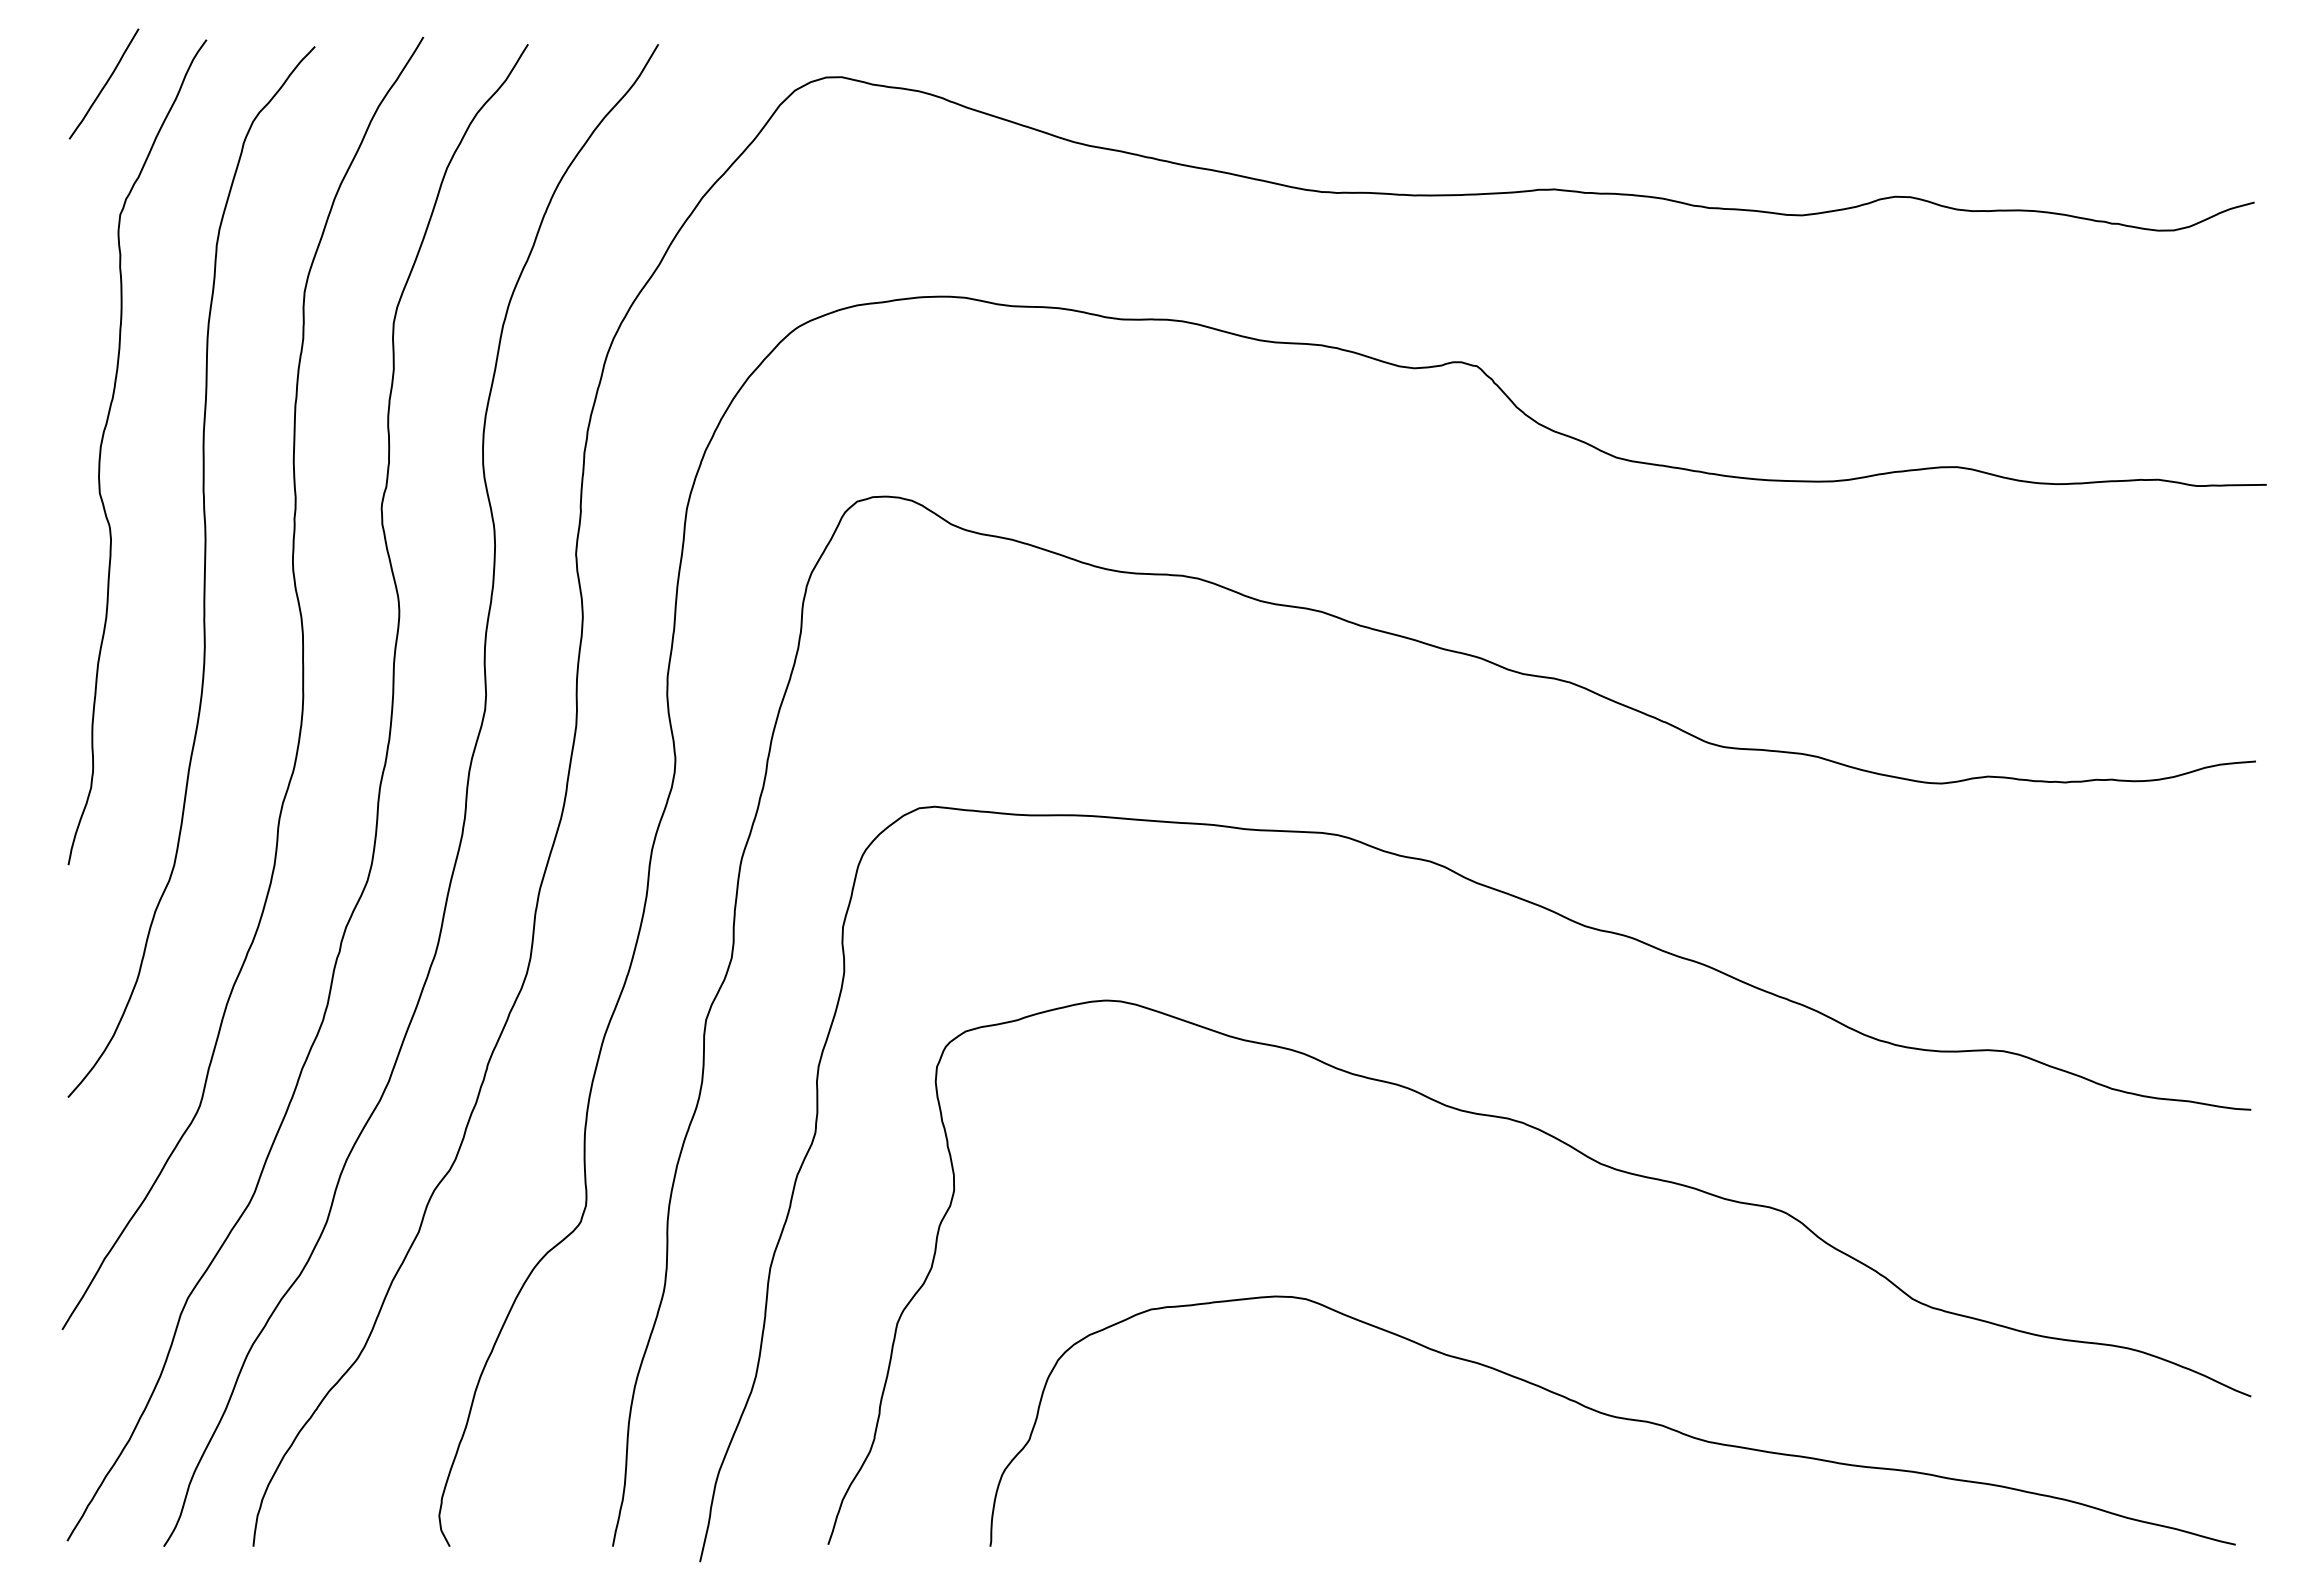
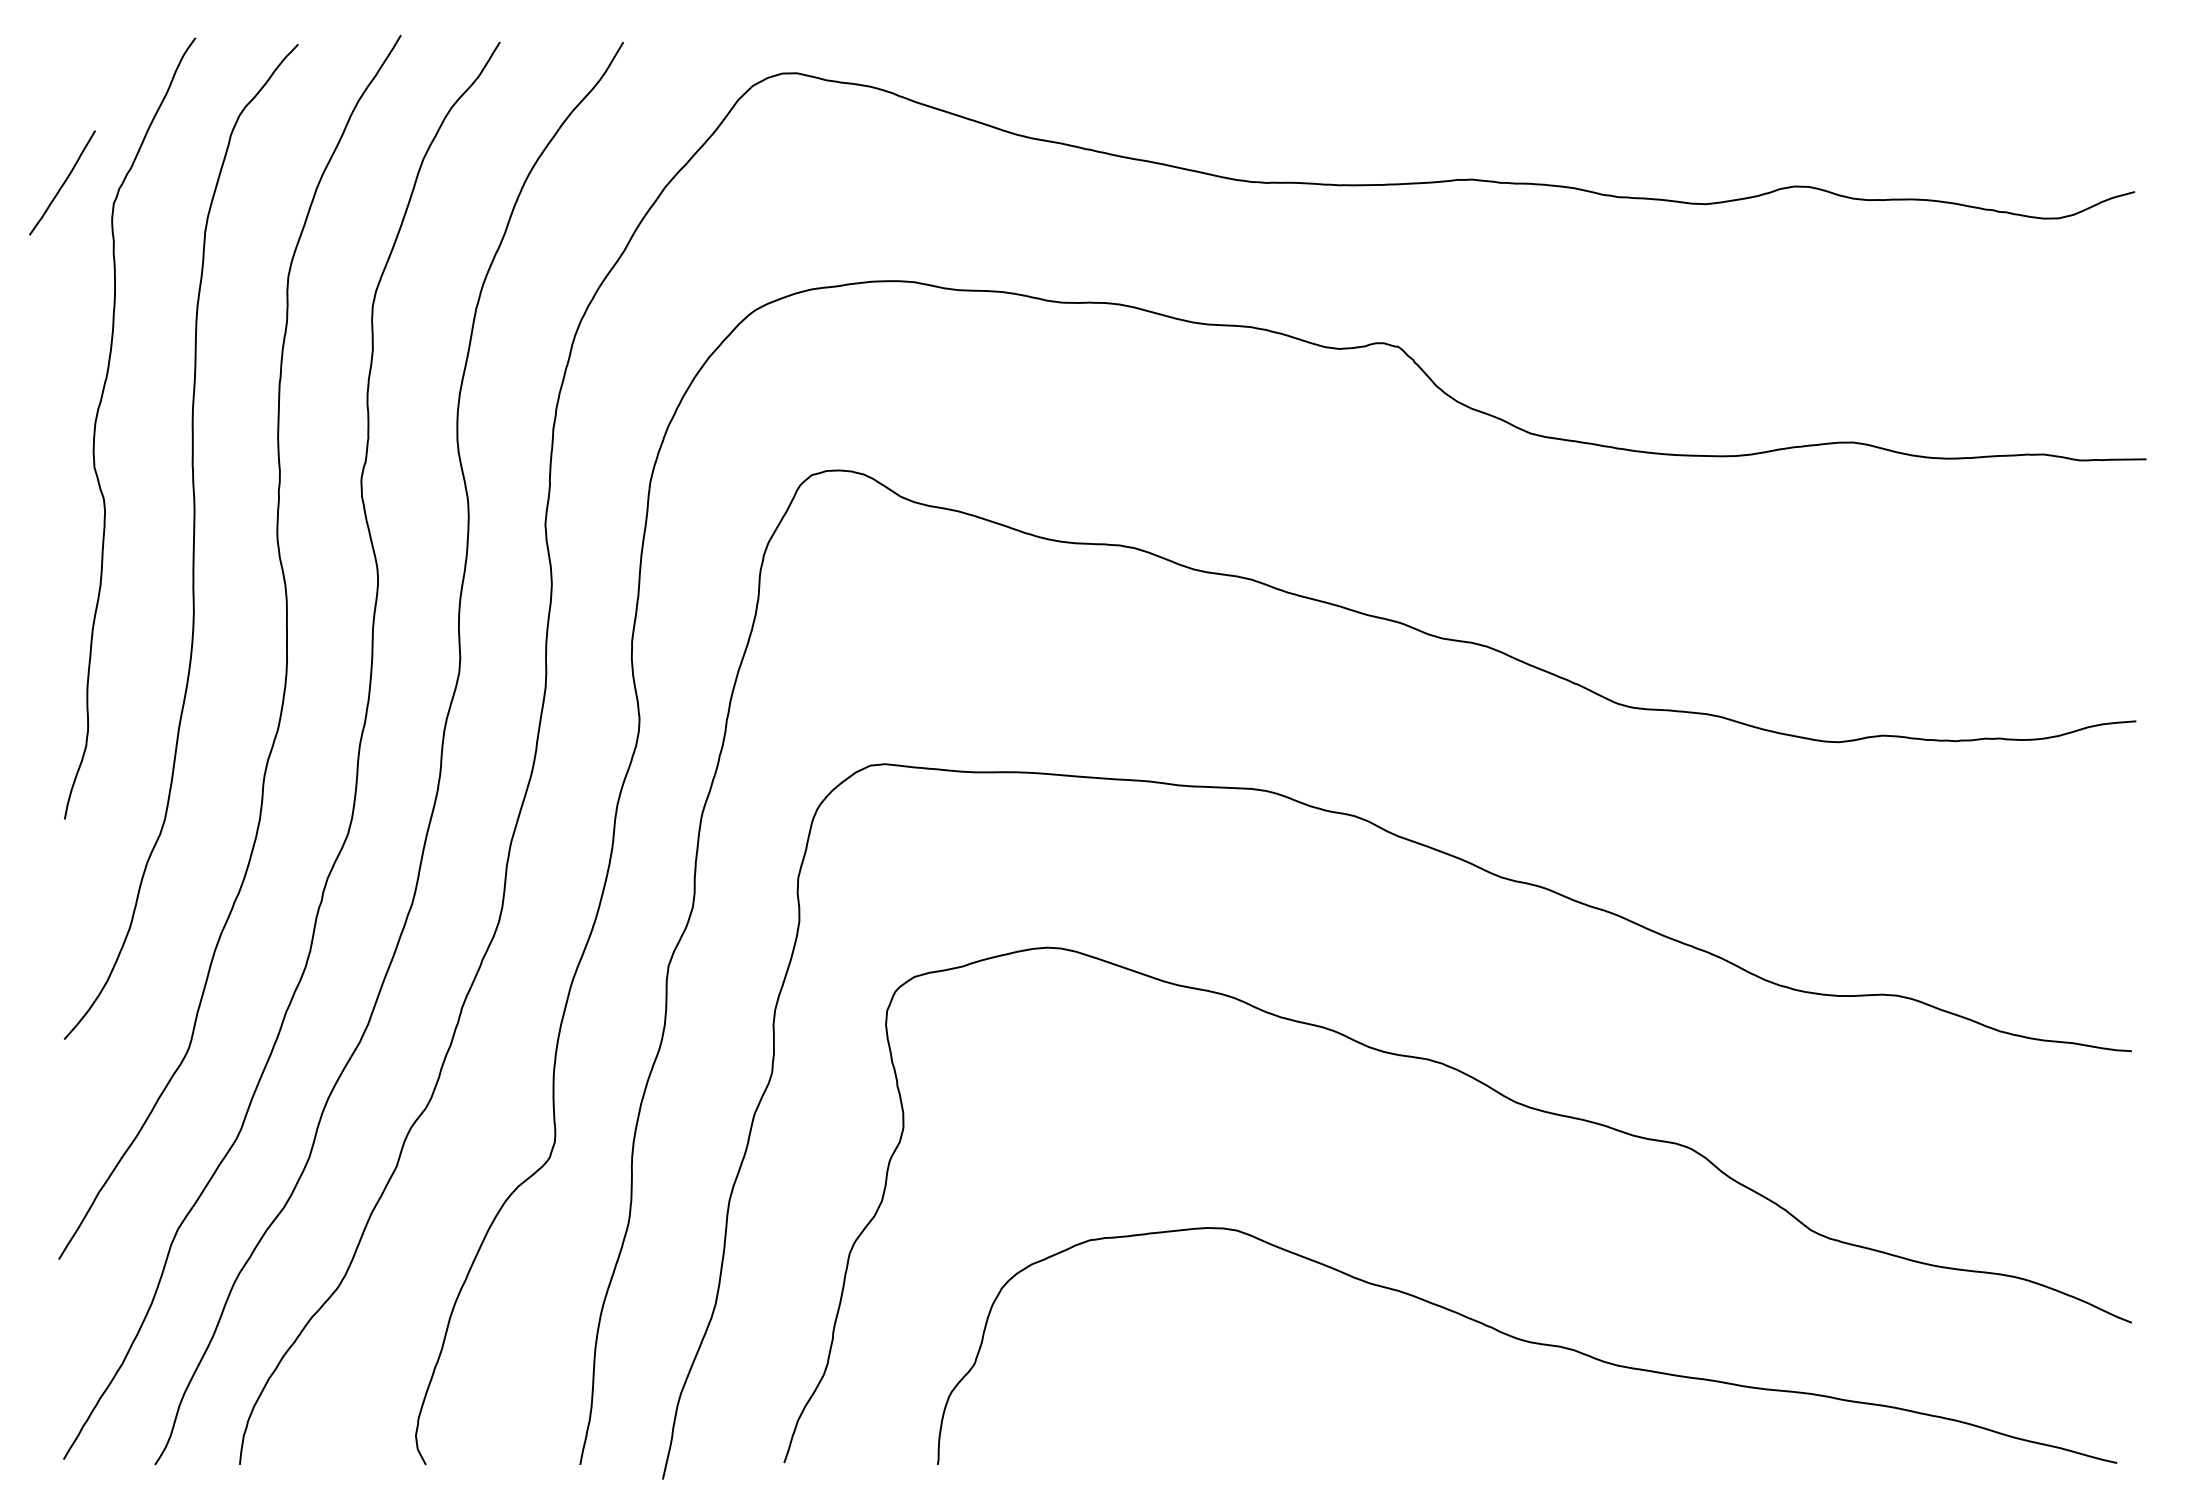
curve: (104, 84) -> (62, 183), moved

